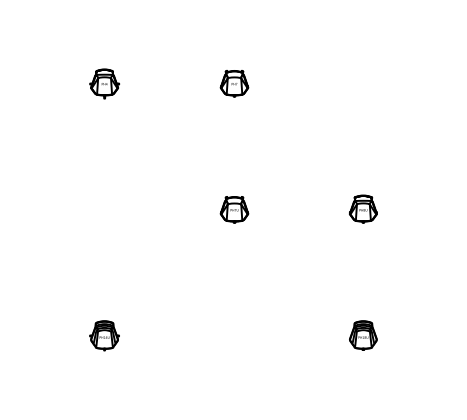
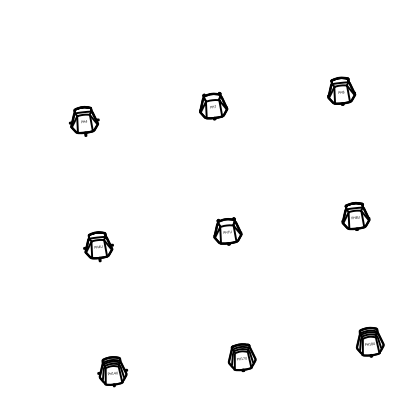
part: (362, 82) -> (340, 90), added
part: (104, 209) -> (98, 246), added
part: (234, 336) -> (241, 357), added

